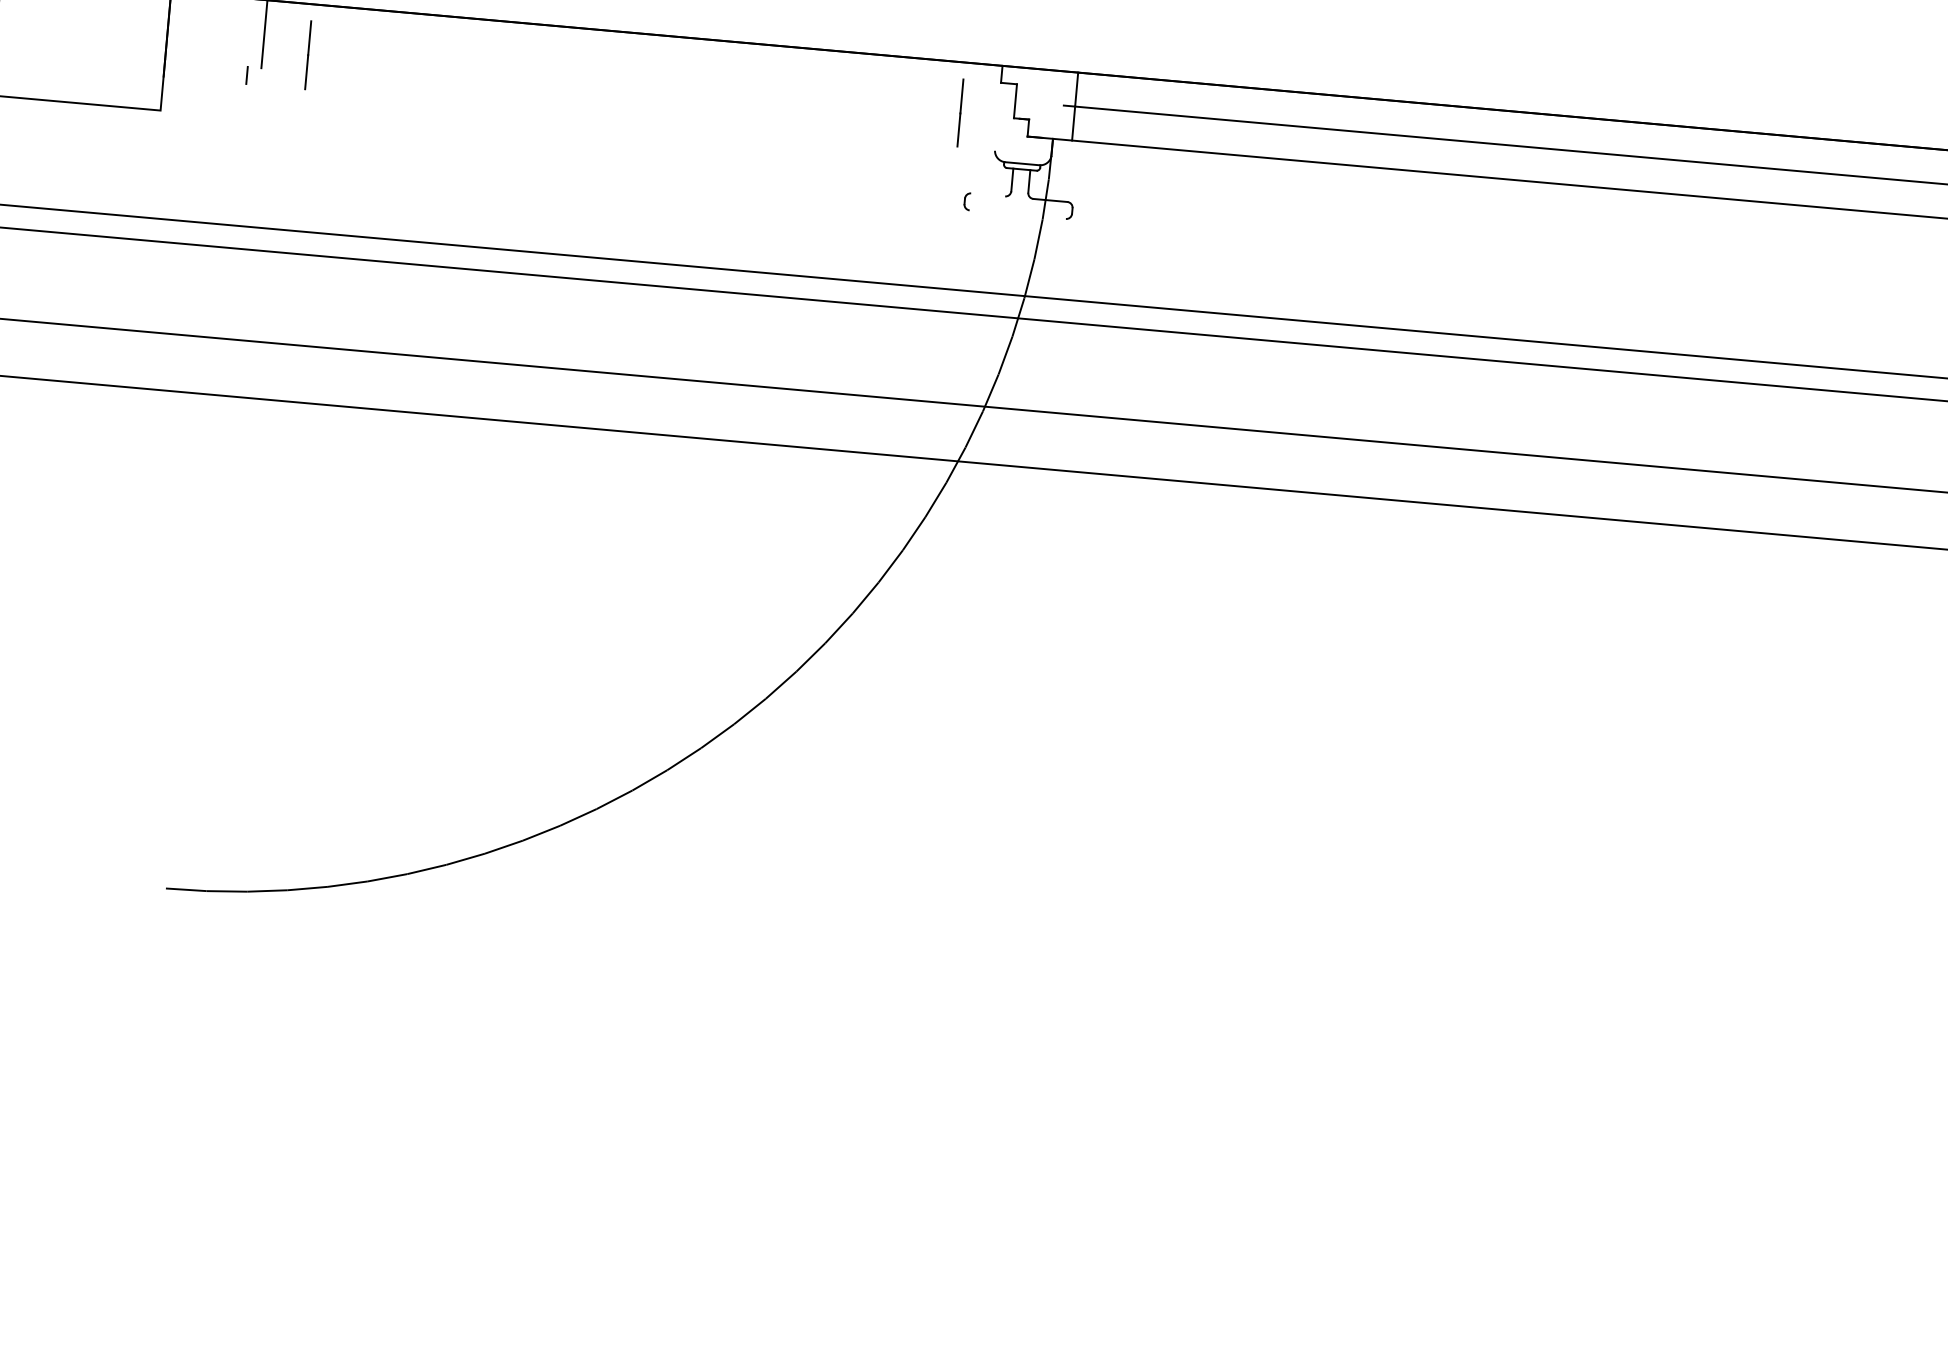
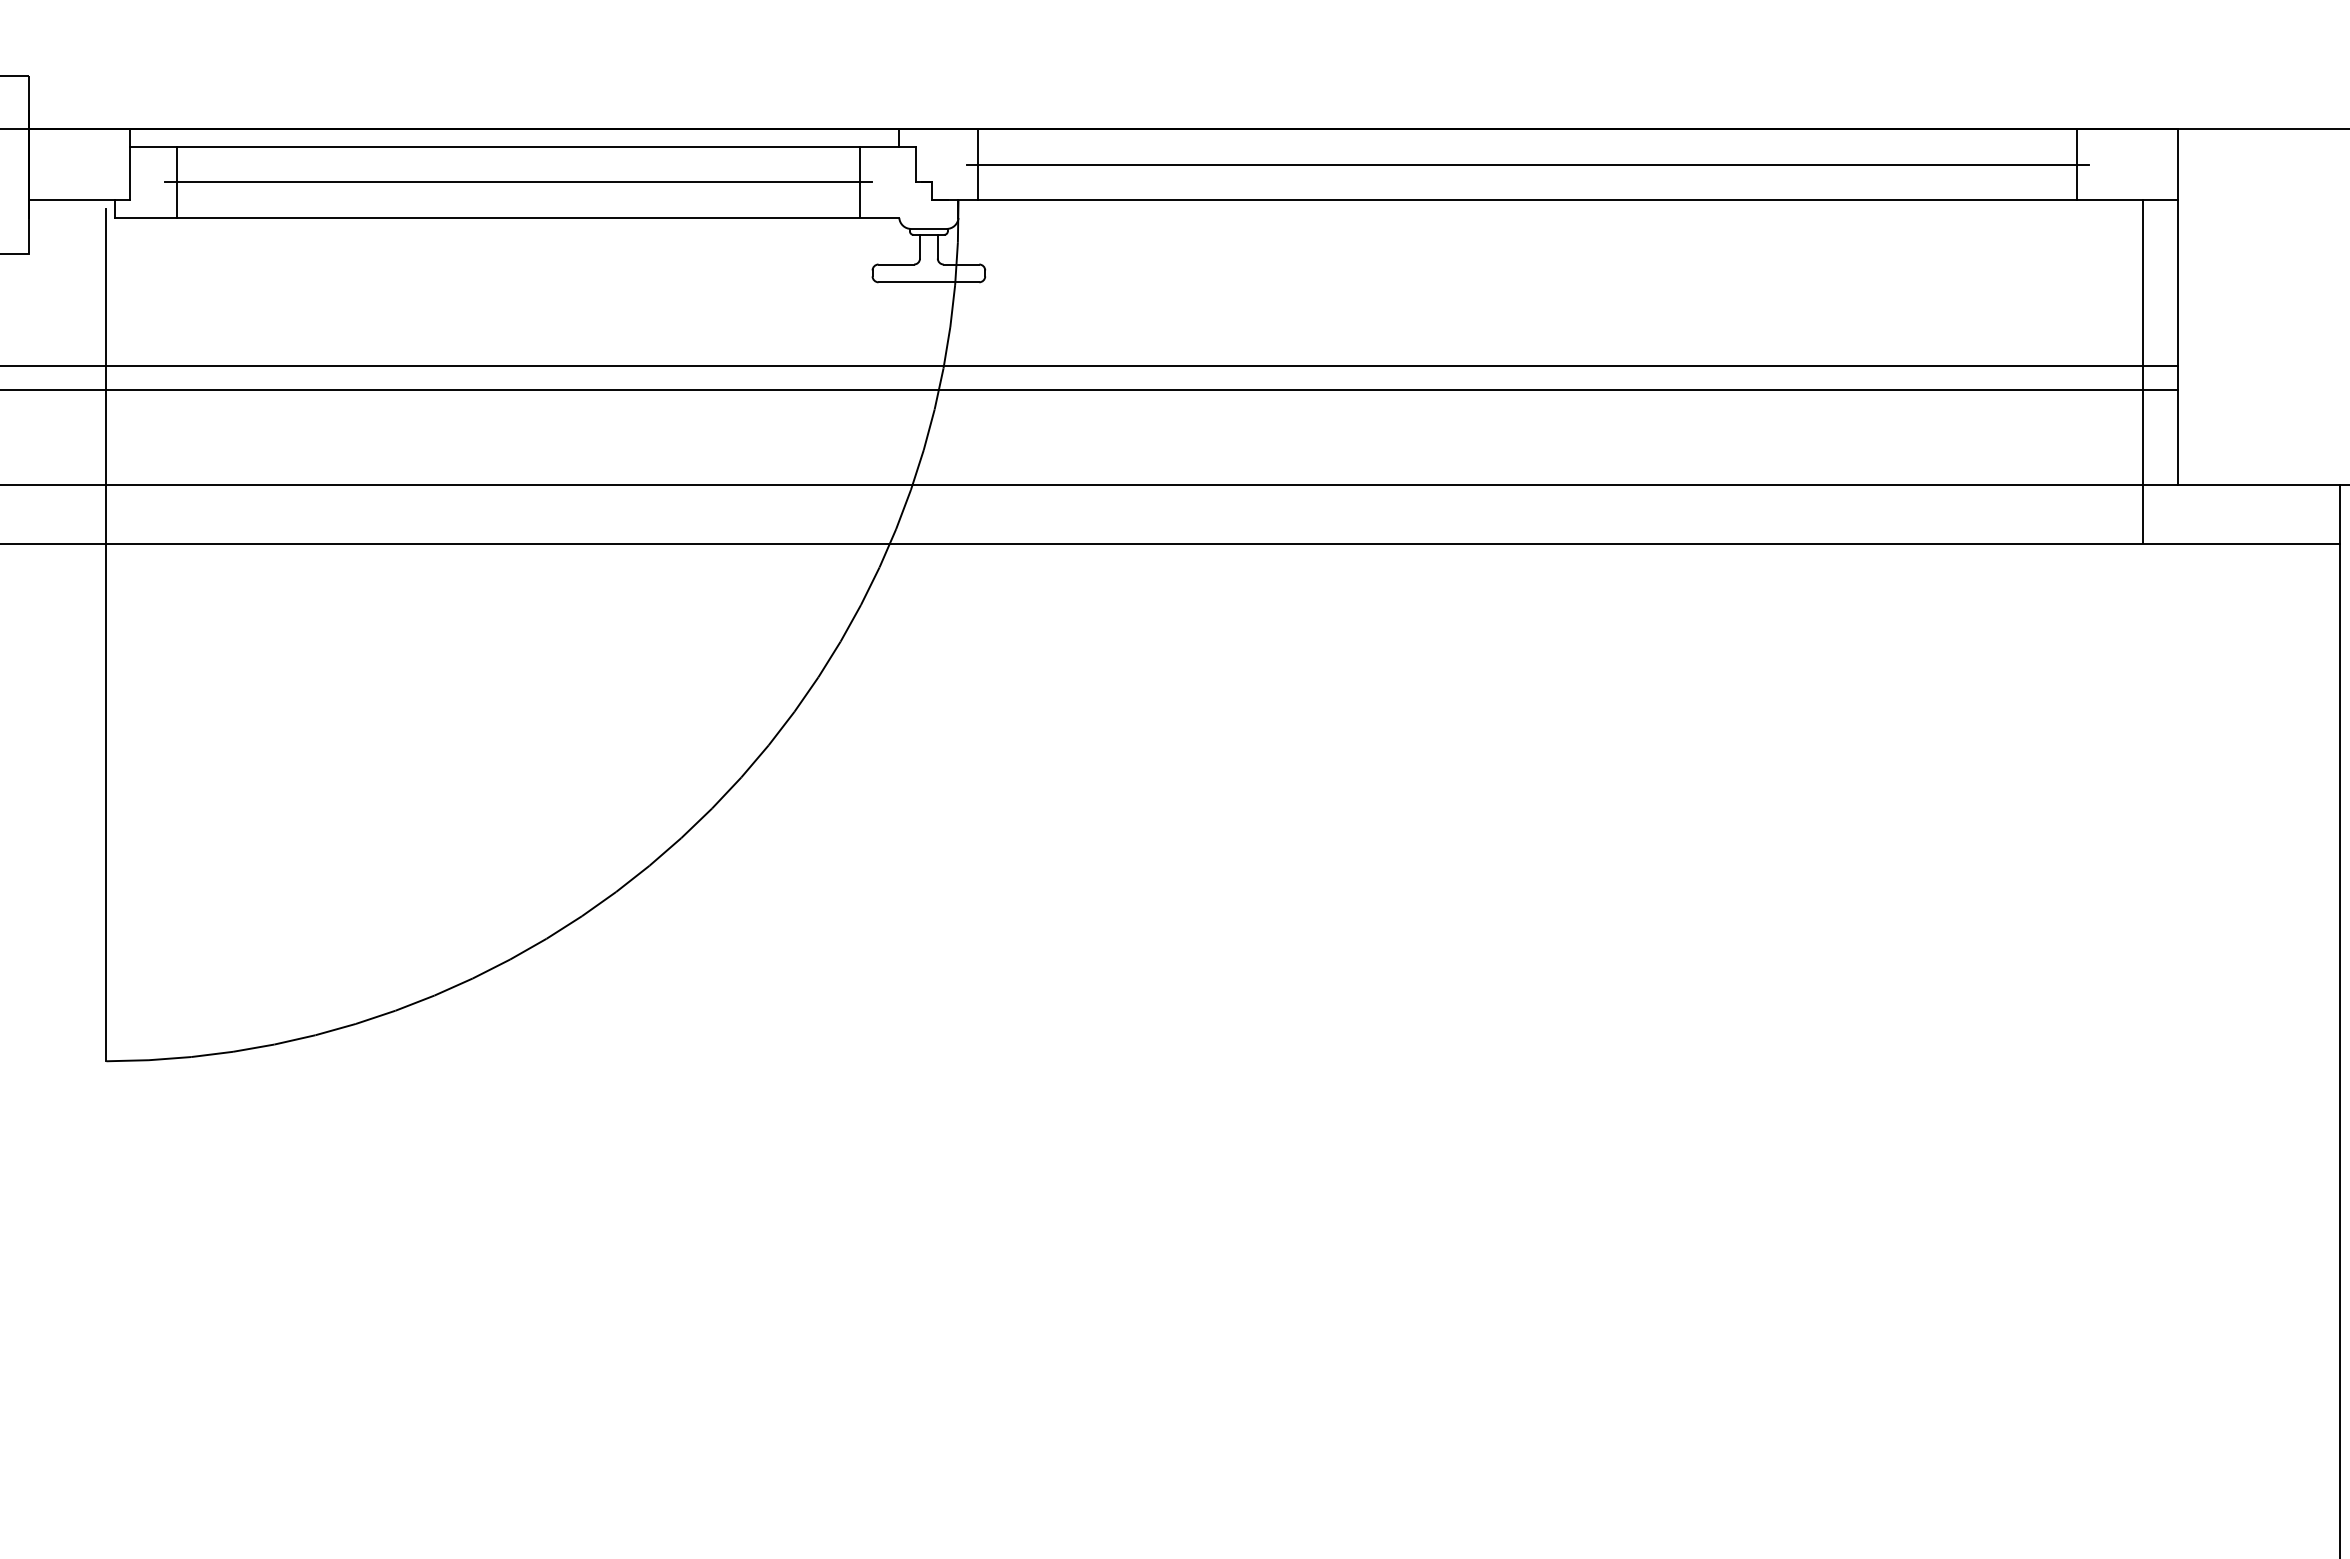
line: (633, 49) -> (514, 146), added
line: (212, 64) -> (78, 200), added
line: (634, 84) -> (518, 182), added
line: (620, 117) -> (507, 218), added
line: (988, 194) -> (896, 264), added
line: (1017, 214) -> (928, 282), added
line: (202, 481) -> (106, 635), added

